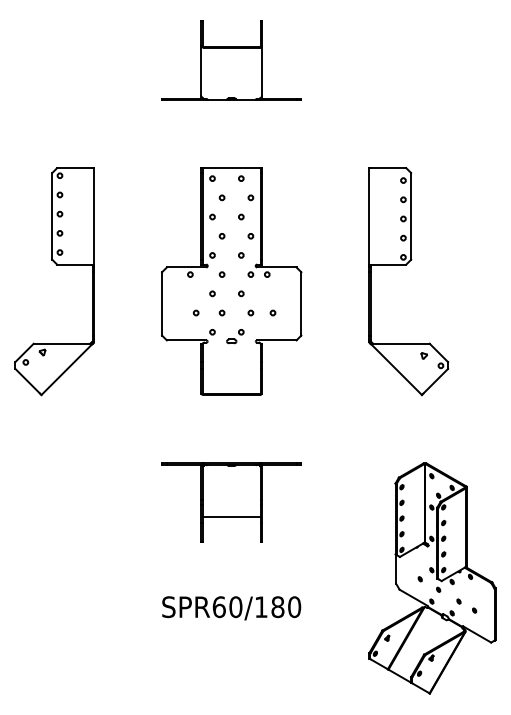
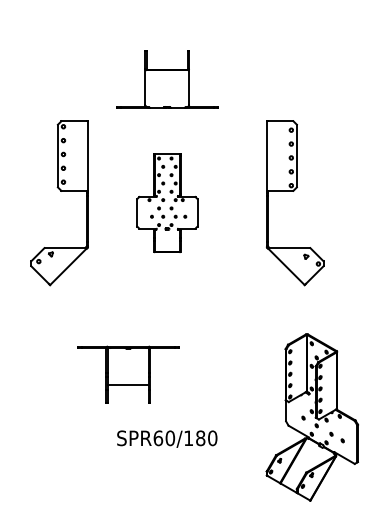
part: (231, 60) -> (167, 79), moved
part: (56, 265) -> (60, 191), moved
part: (231, 281) -> (167, 203), size x0.6
part: (231, 502) -> (128, 375), moved

